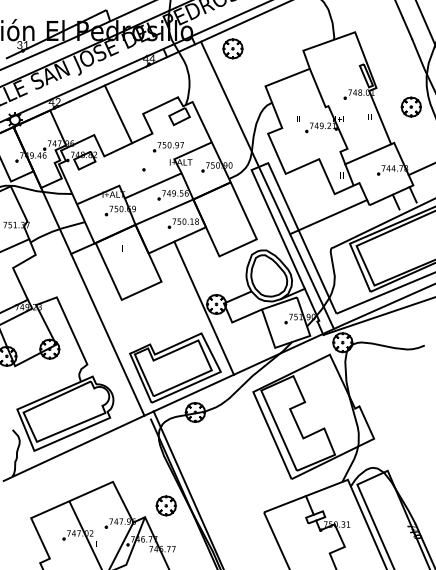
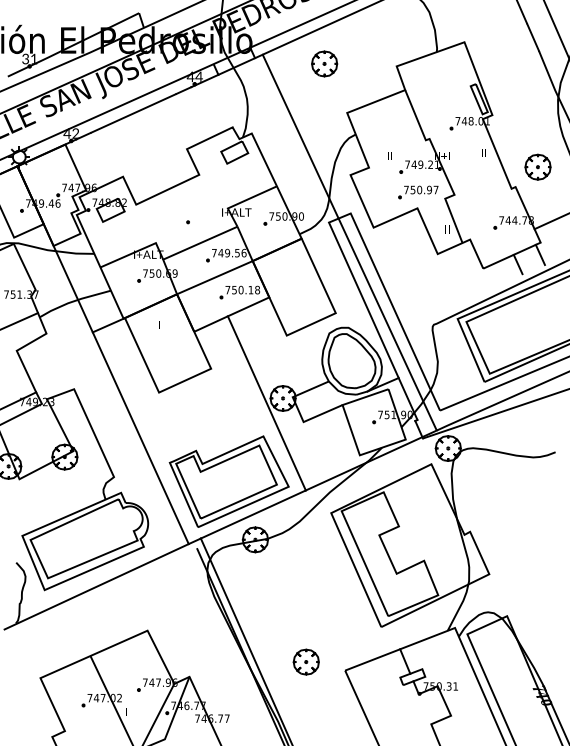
part: (232, 48) -> (324, 63), moved
part: (410, 106) -> (537, 166), moved
line: (118, 114) -> (154, 149), removed
part: (168, 147) -> (418, 192), moved
line: (368, 153) -> (481, 201), removed
line: (328, 216) -> (429, 283), removed
part: (165, 505) -> (305, 661), moved

